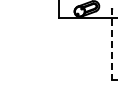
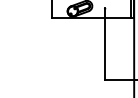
line: (112, 44) -> (105, 44), dashed -> solid

